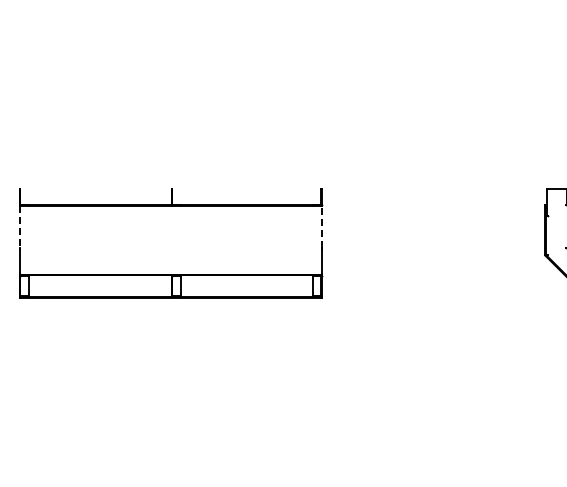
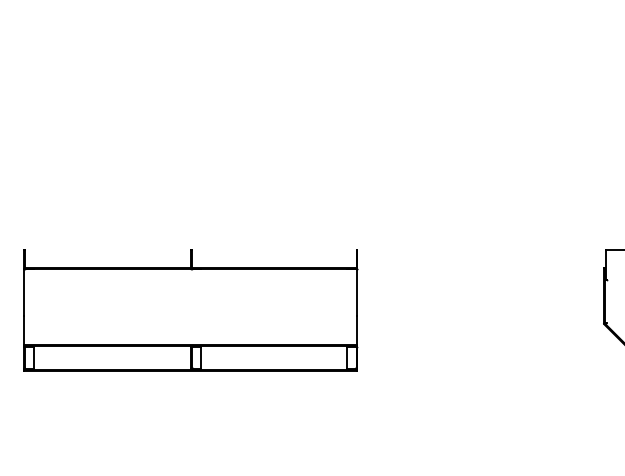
line: (322, 226) -> (357, 291), dashed -> solid
line: (19, 227) -> (23, 292), dashed -> solid

